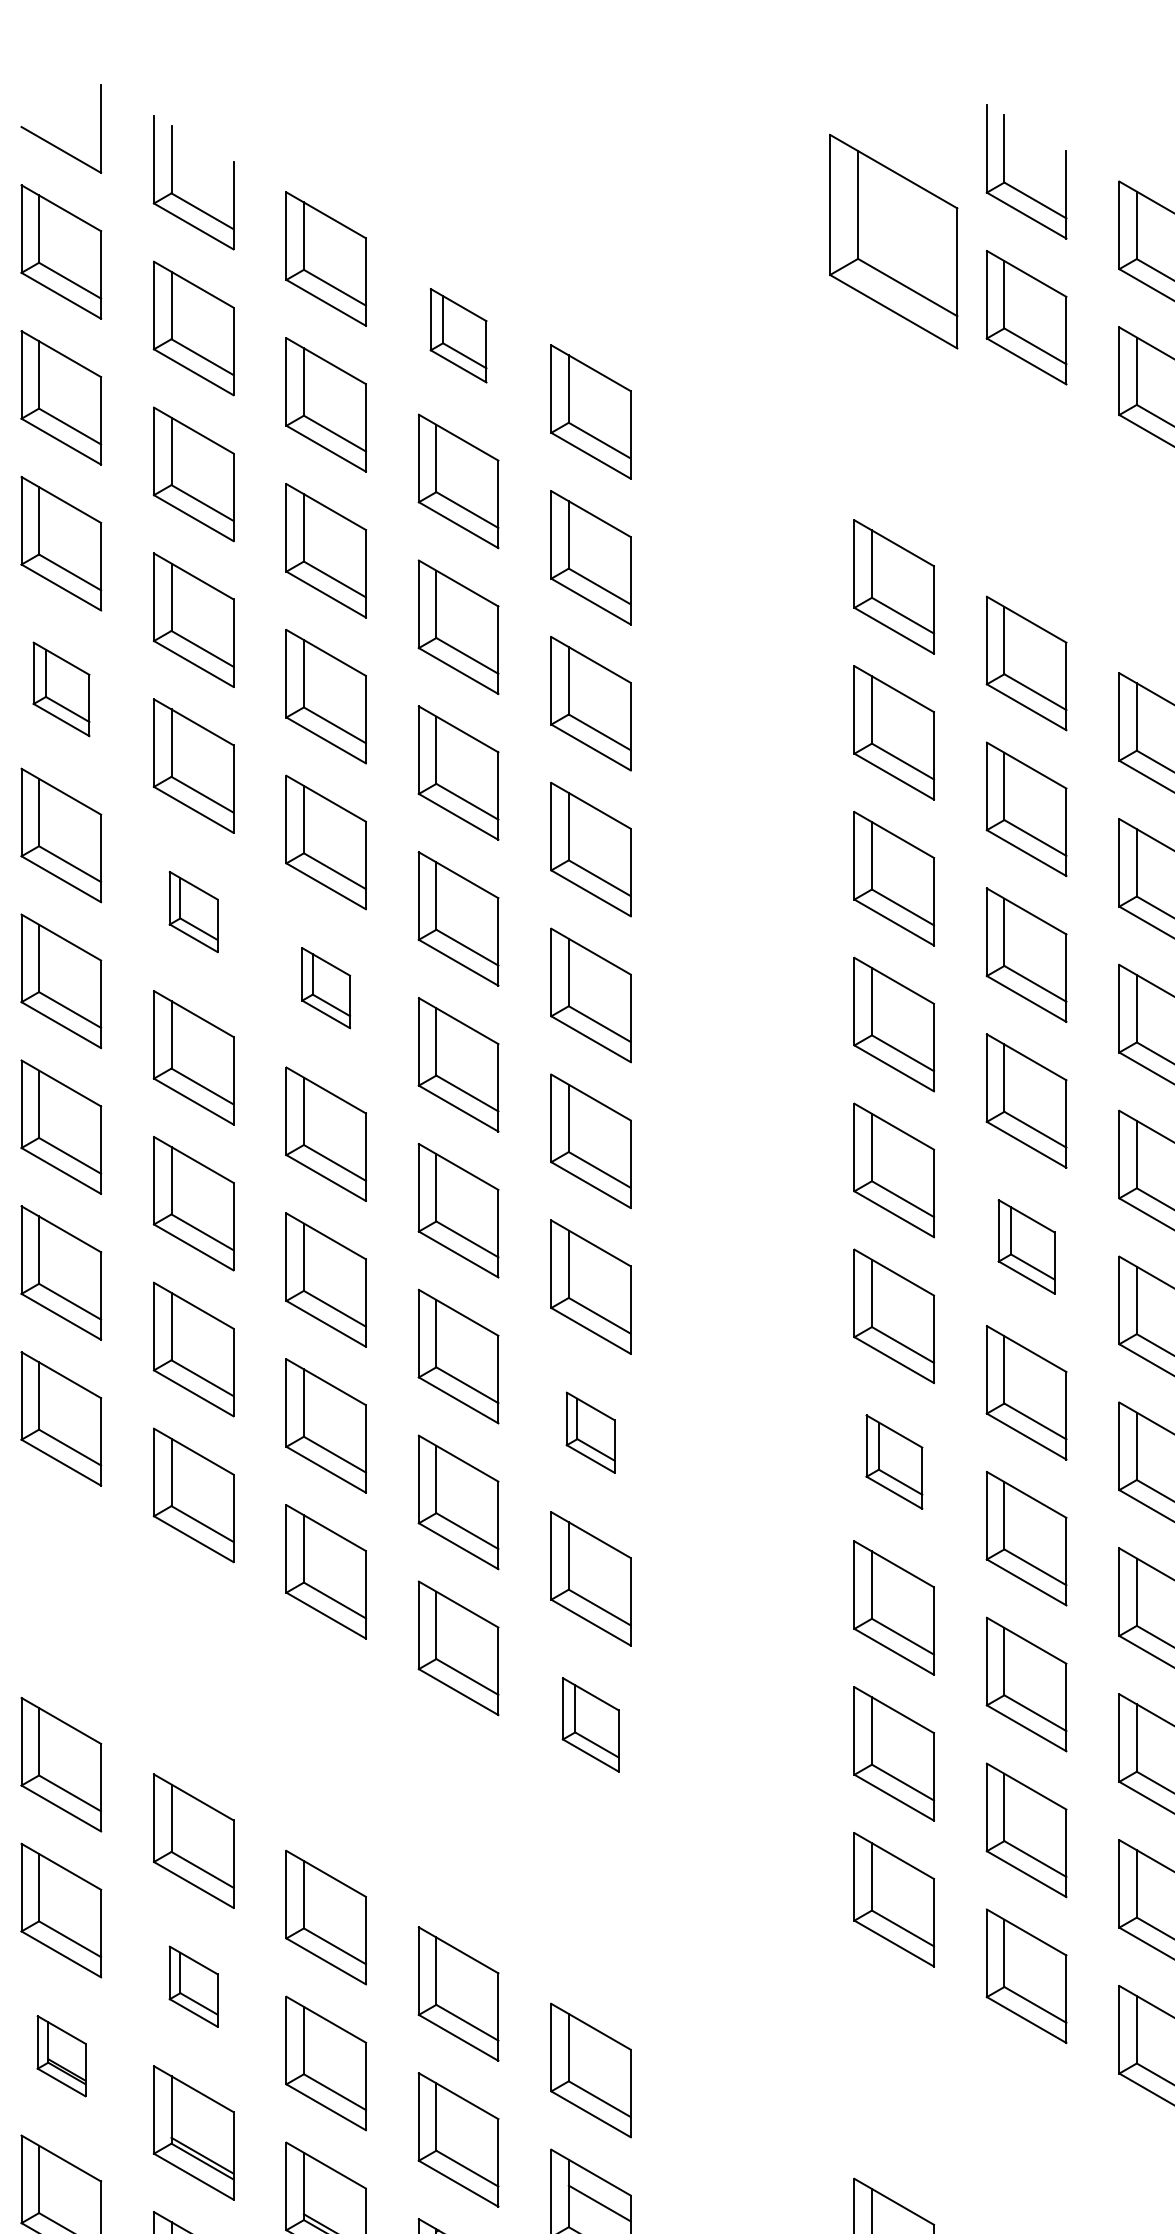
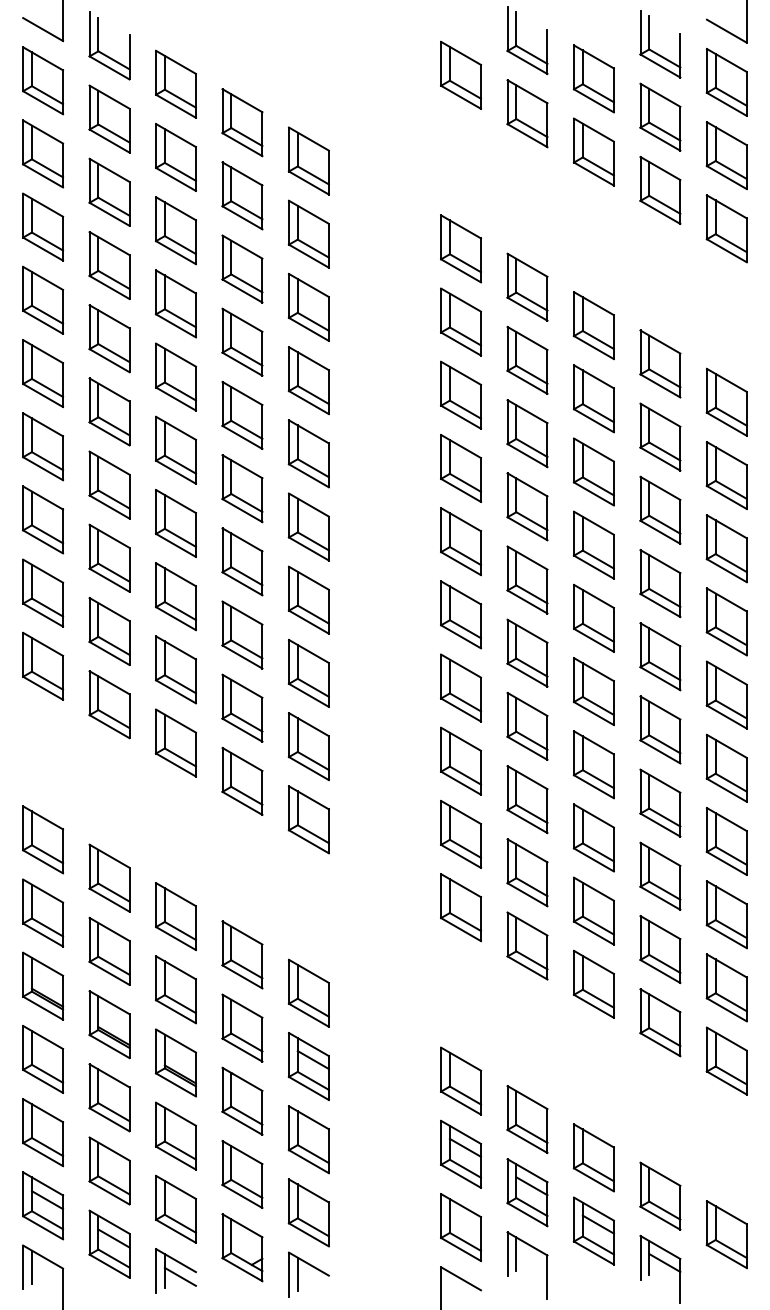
part: (895, 239) -> (461, 74), size x0.62
part: (458, 335) -> (242, 122), size x1.43
part: (62, 687) -> (43, 299), size x1.43
part: (193, 911) -> (109, 411), size x1.67
part: (325, 986) -> (175, 449), size x1.67
part: (1026, 1245) -> (527, 579), size x1.43
part: (590, 1431) -> (308, 672), size x1.67
part: (895, 1461) -> (461, 687), size x1.43
part: (590, 1724) -> (308, 819), size x1.43
part: (193, 1985) -> (109, 950), size x1.67
part: (62, 2054) -> (43, 985), size x1.67

